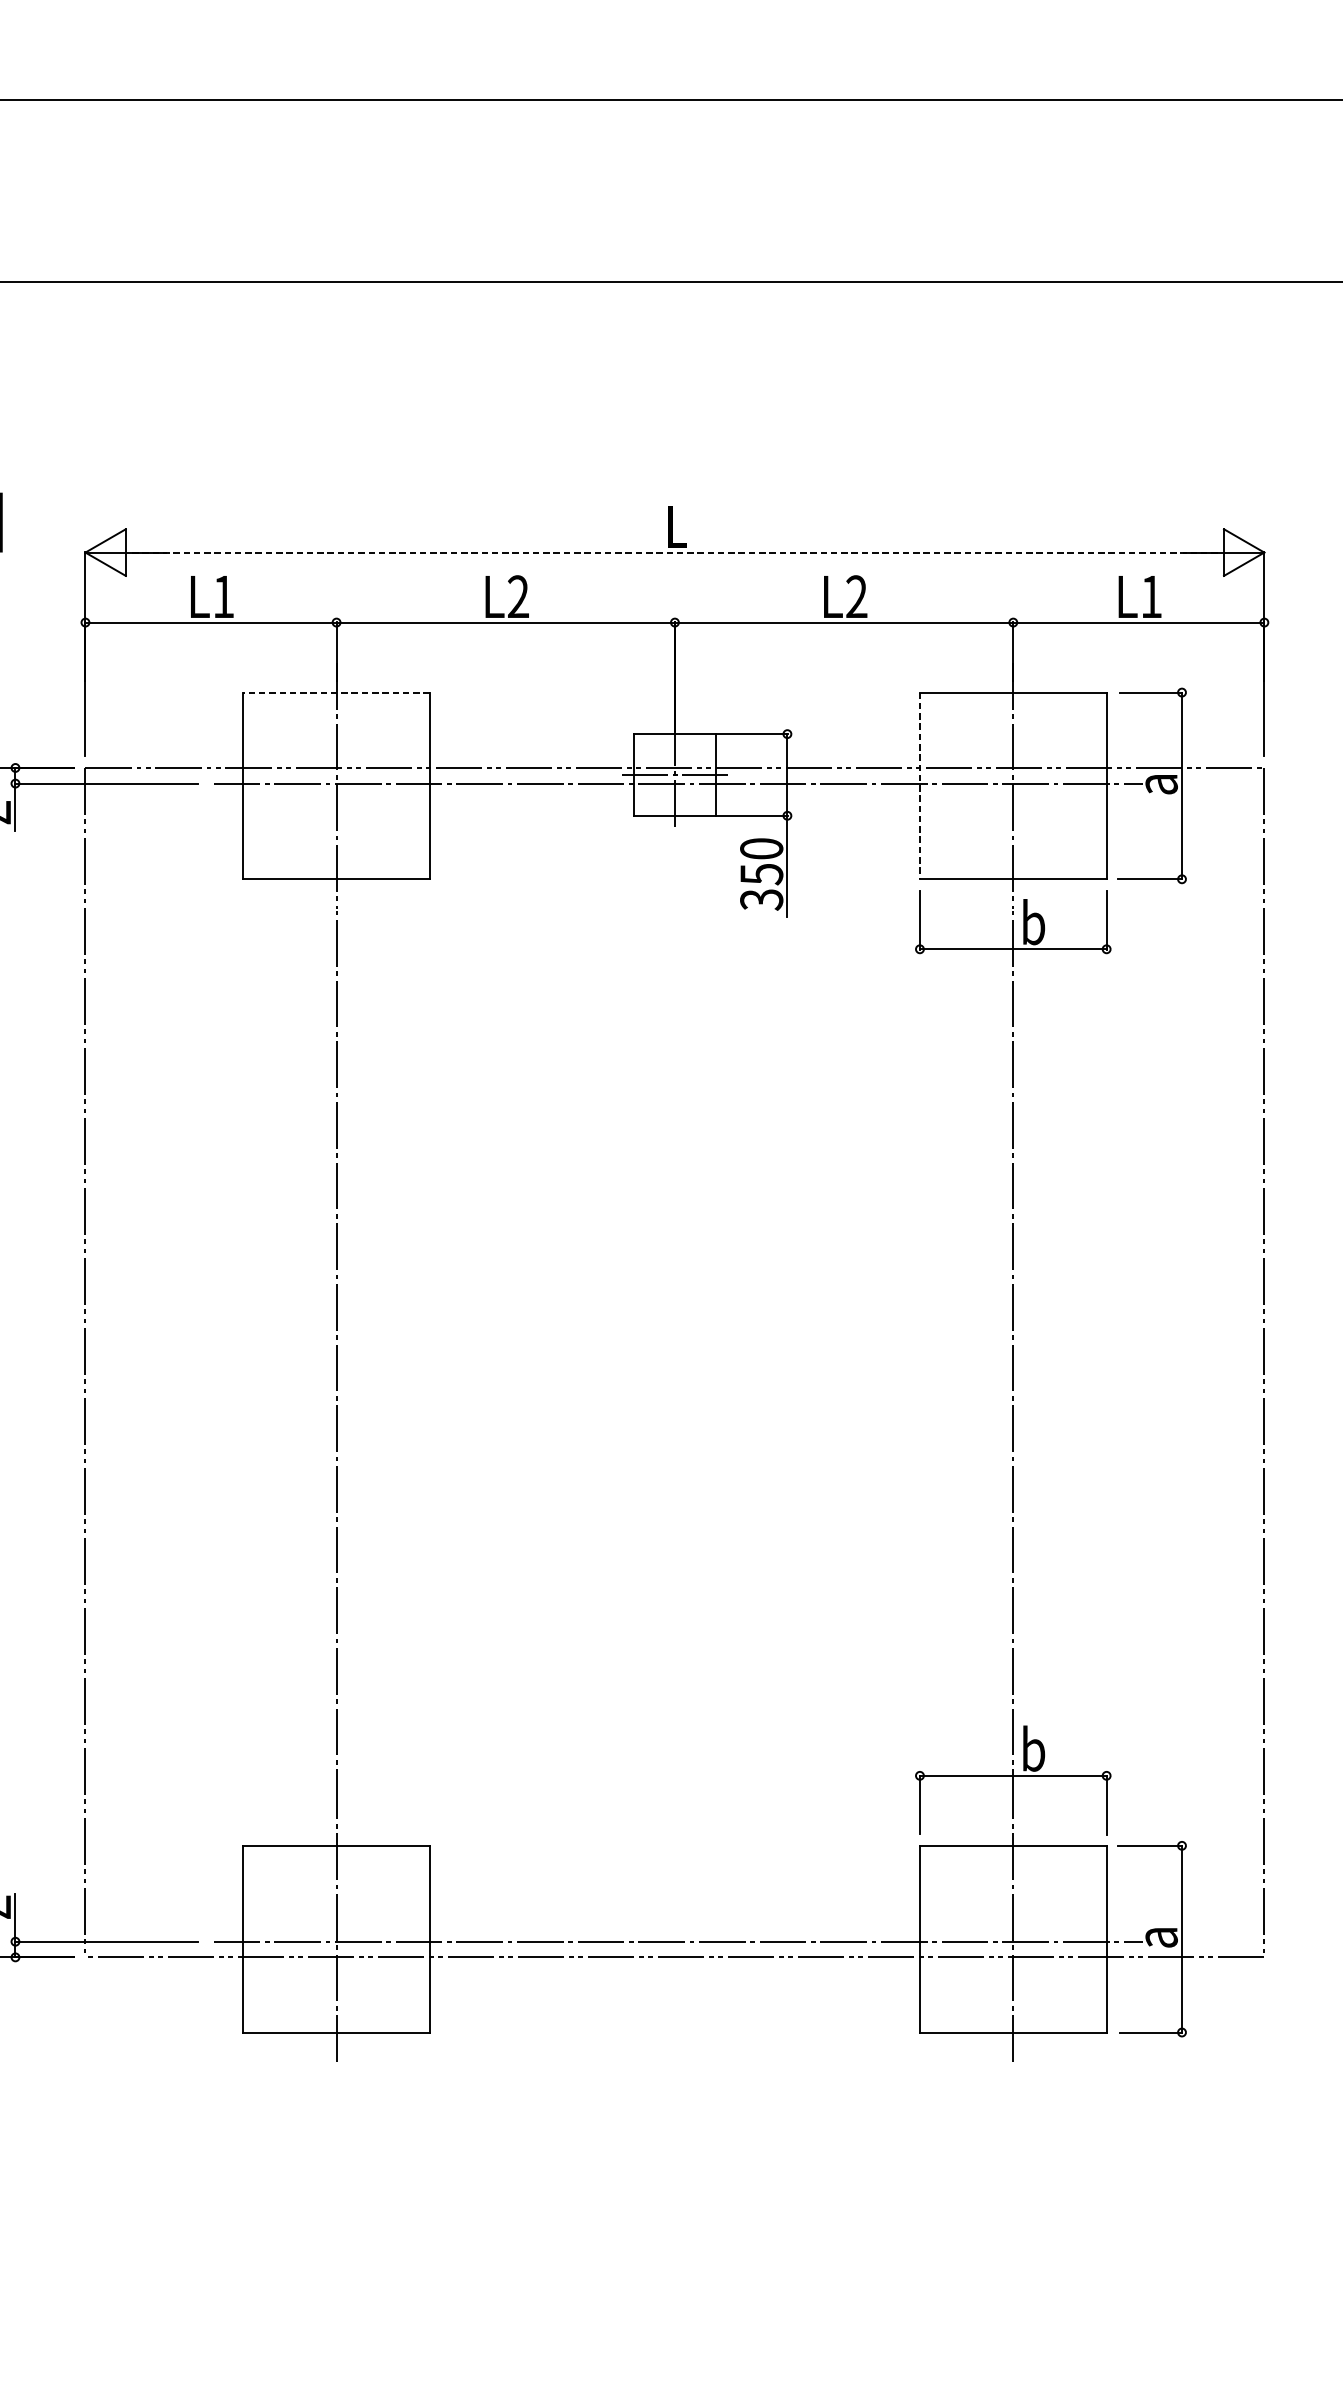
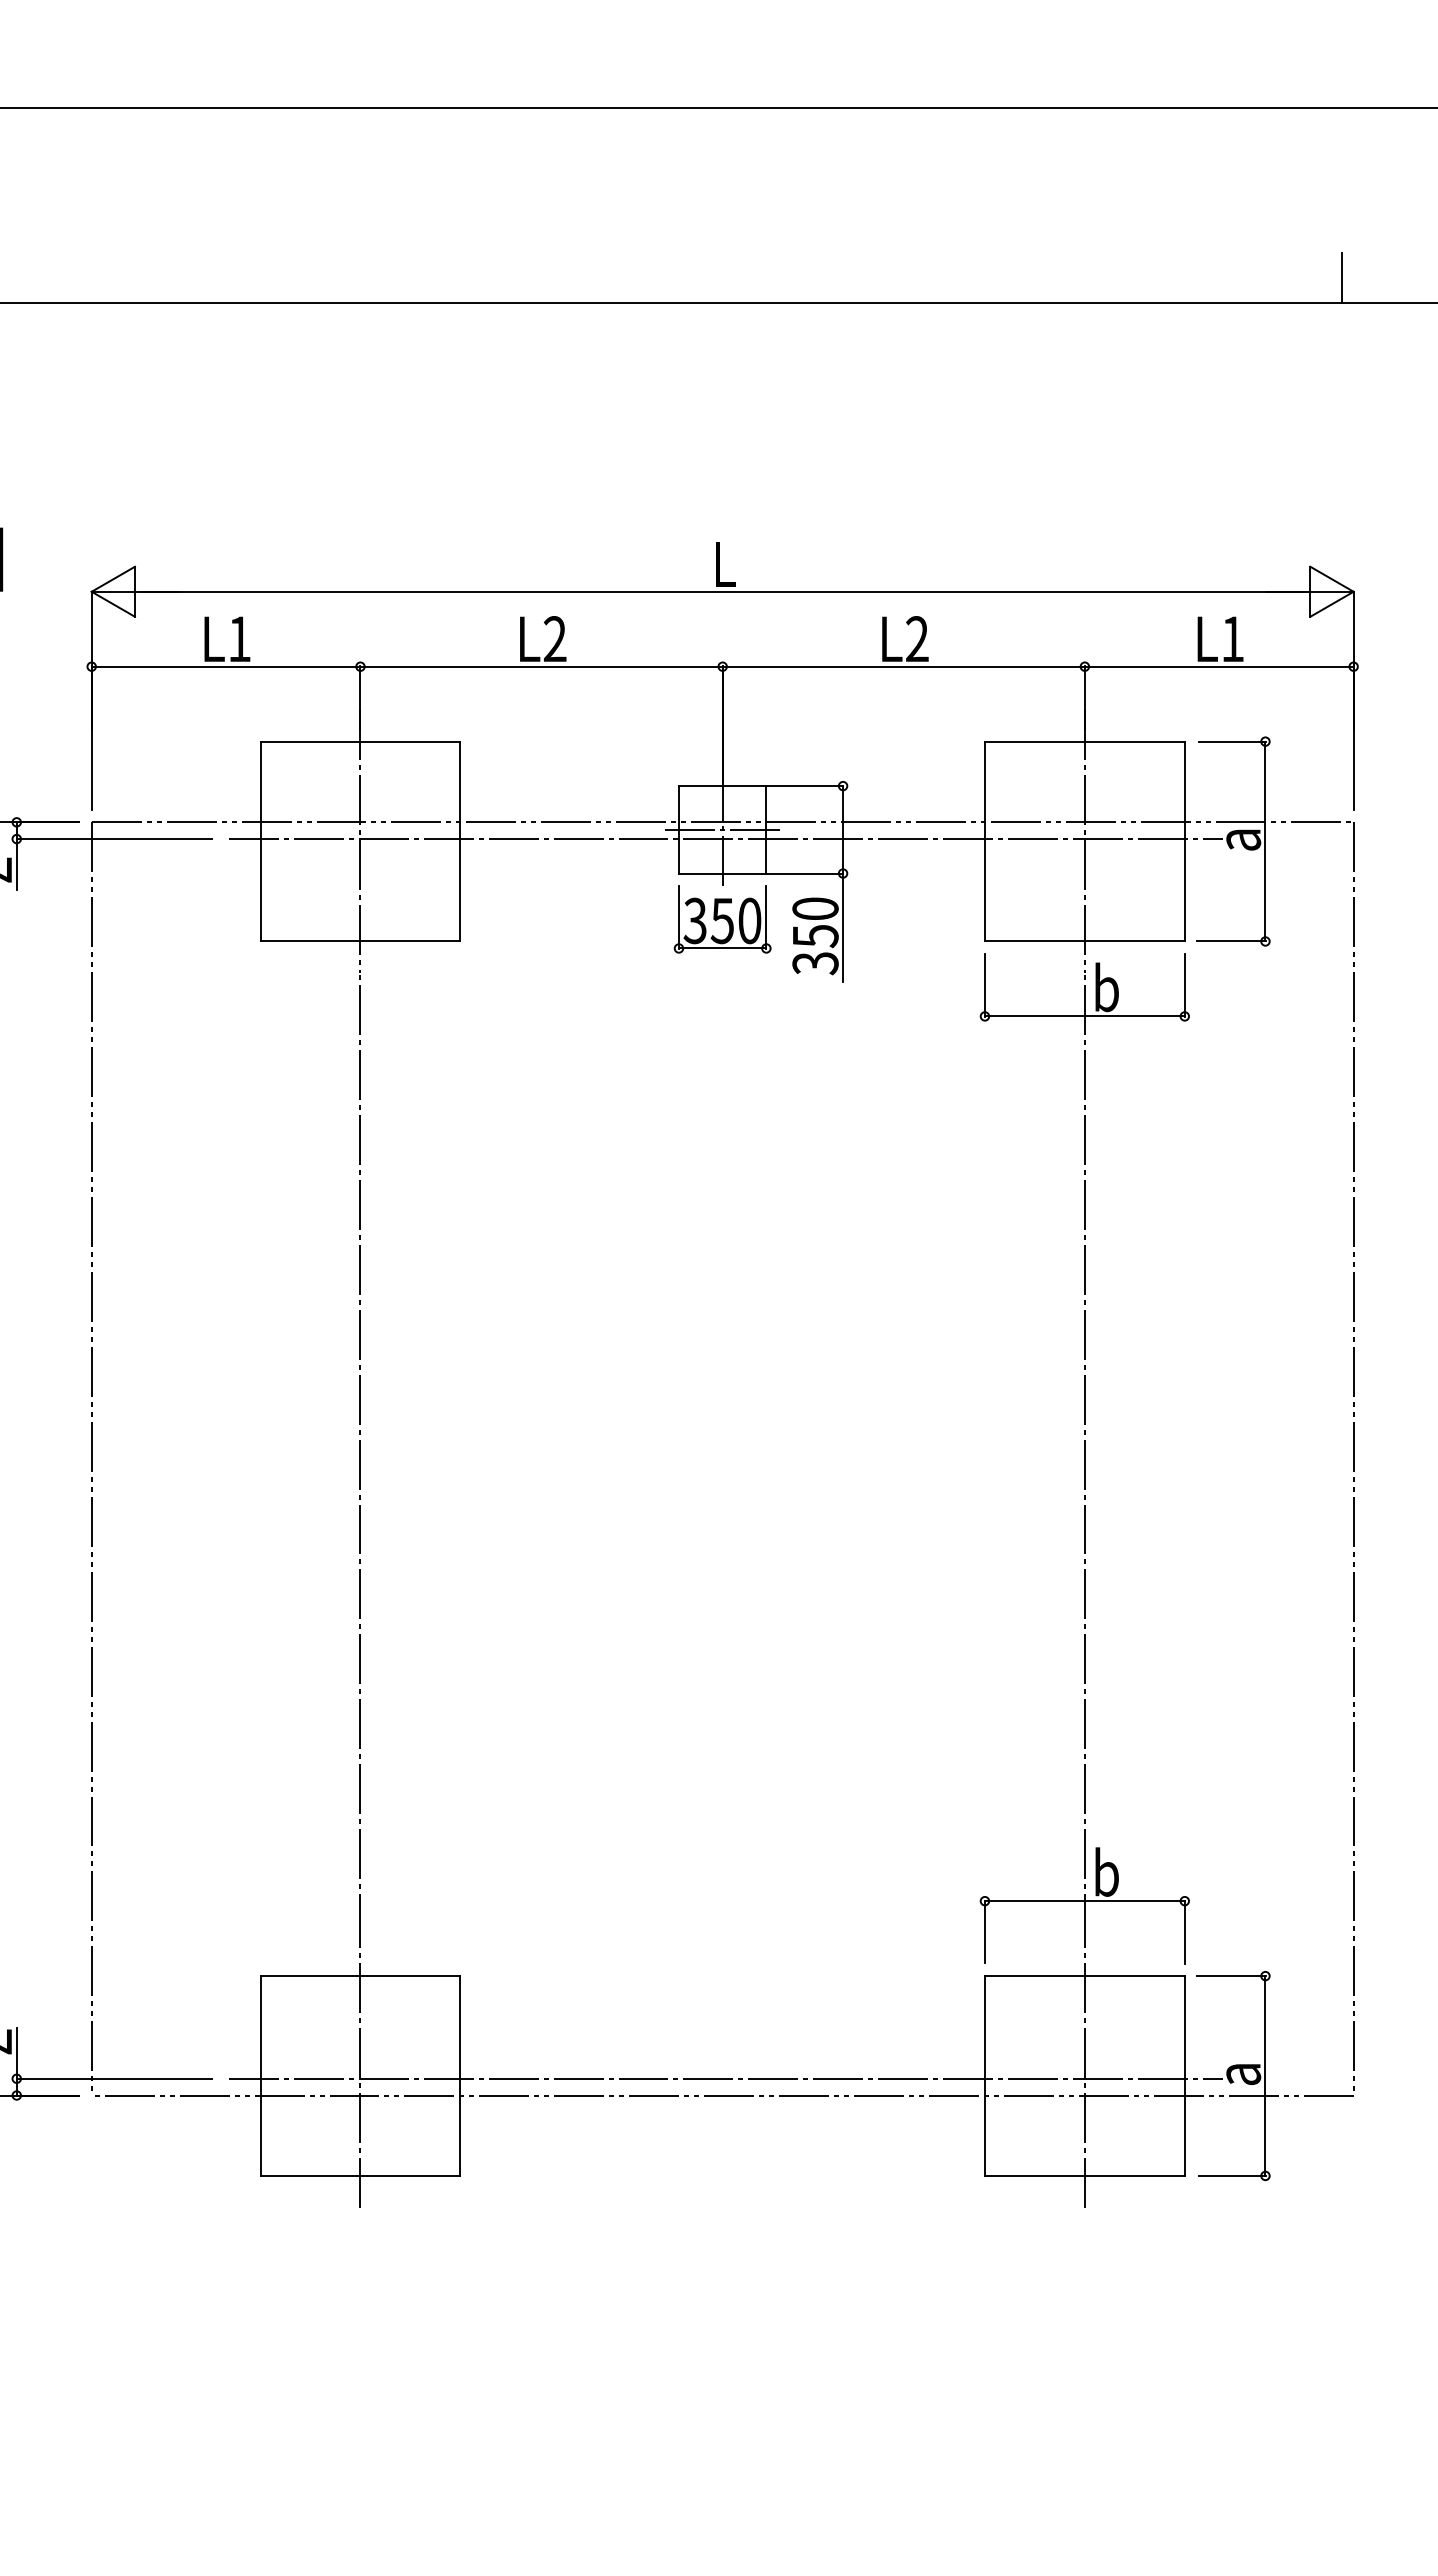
line: (1253, 258) -> (1341, 277), added
line: (675, 552) -> (723, 591), dashed -> solid
line: (336, 692) -> (360, 741), dashed -> solid
line: (919, 785) -> (984, 841), dashed -> solid
part: (674, 858) -> (722, 919), added

